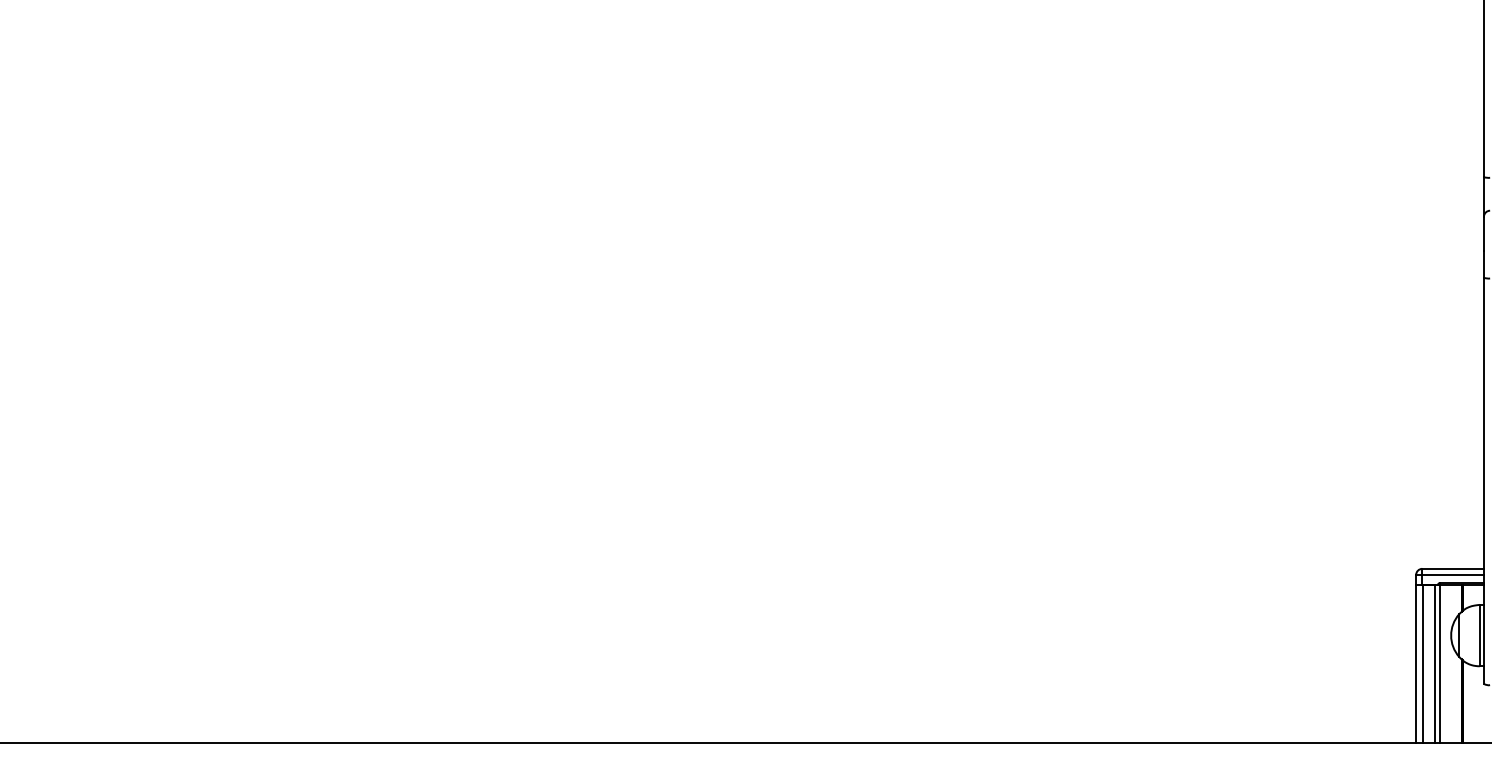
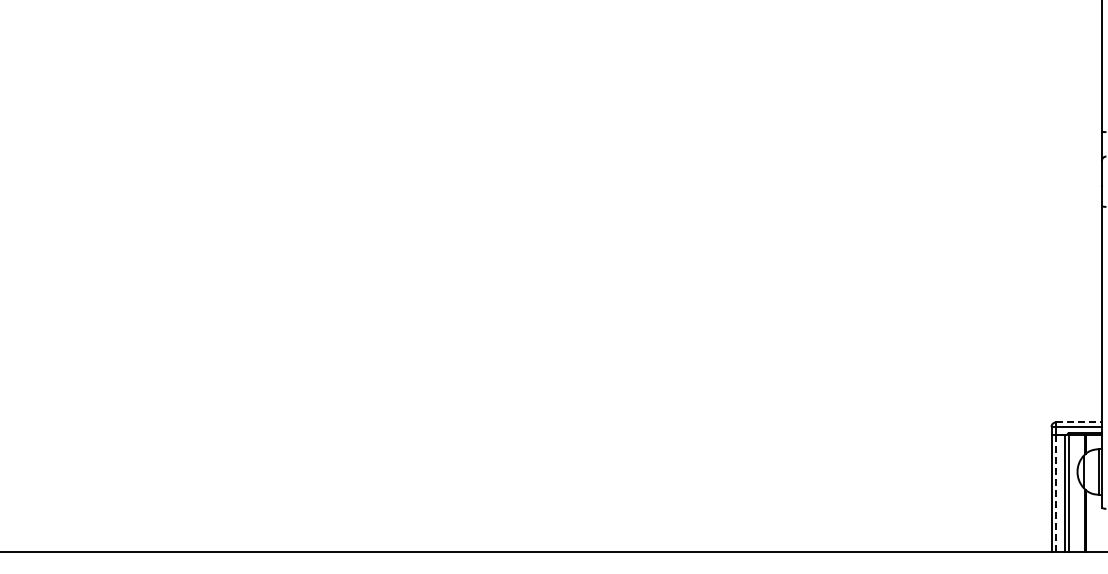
line: (1452, 569) -> (1078, 422), solid -> dashed
line: (1422, 664) -> (1056, 493), solid -> dashed

